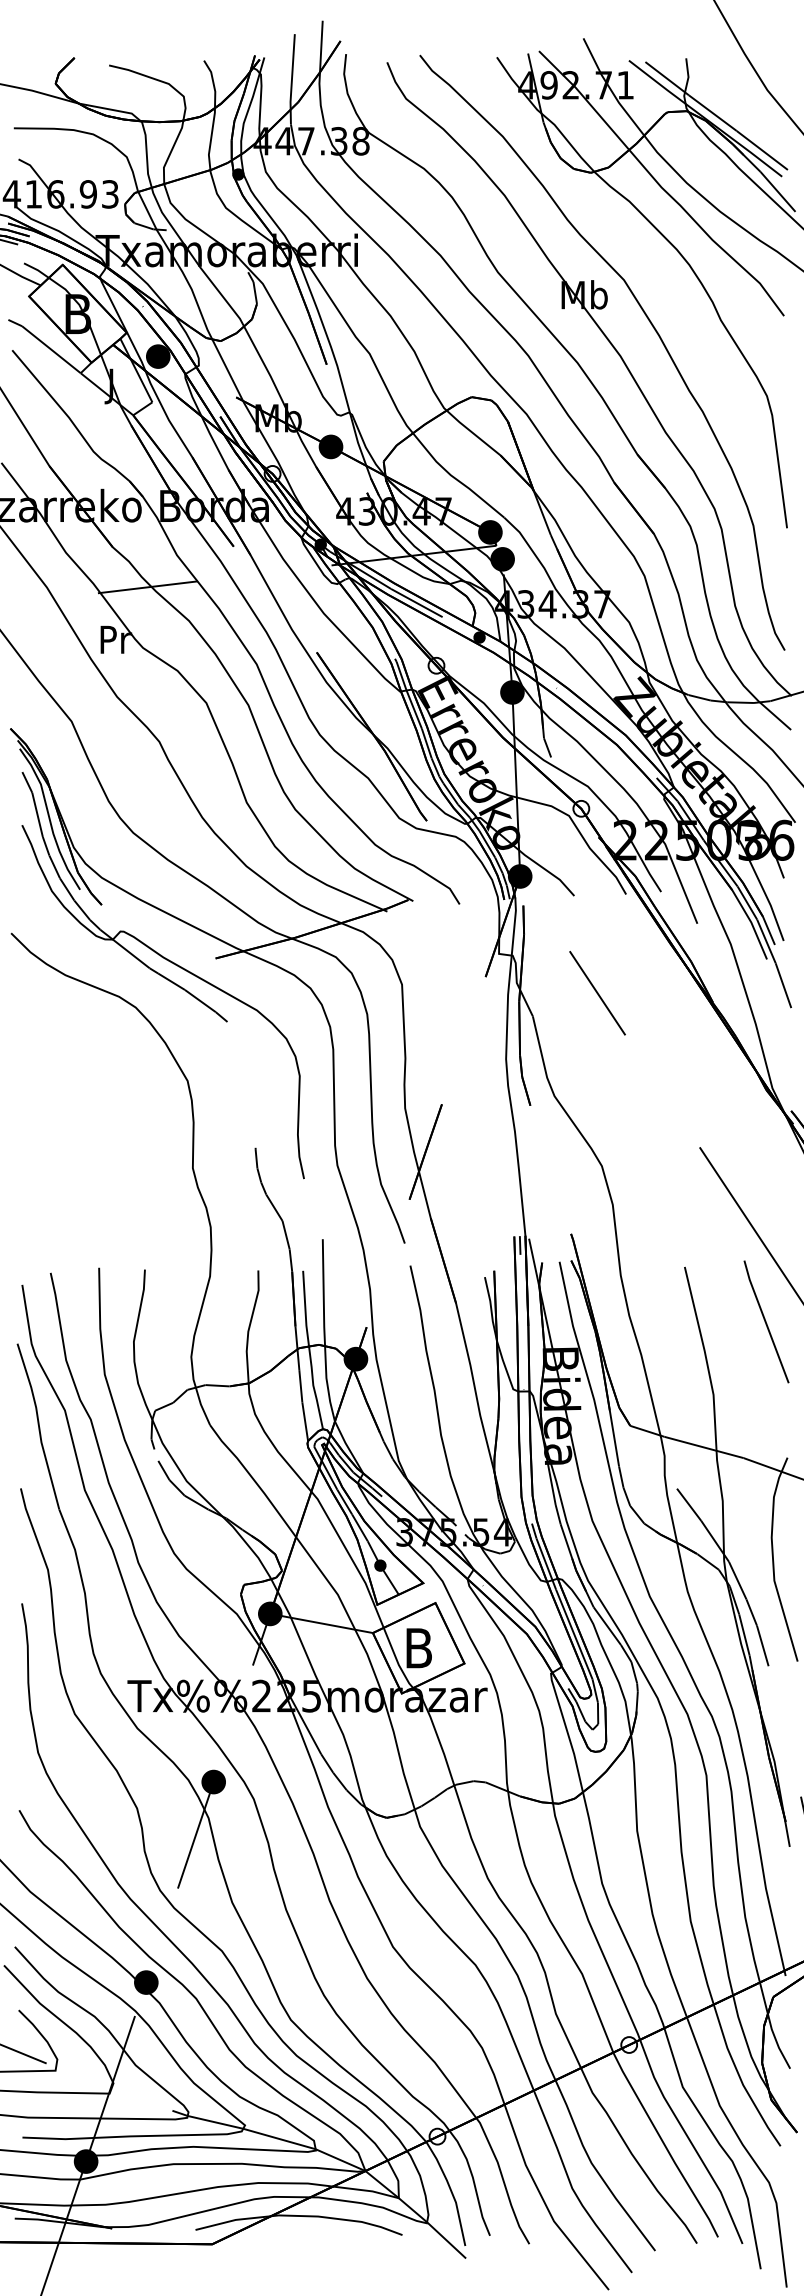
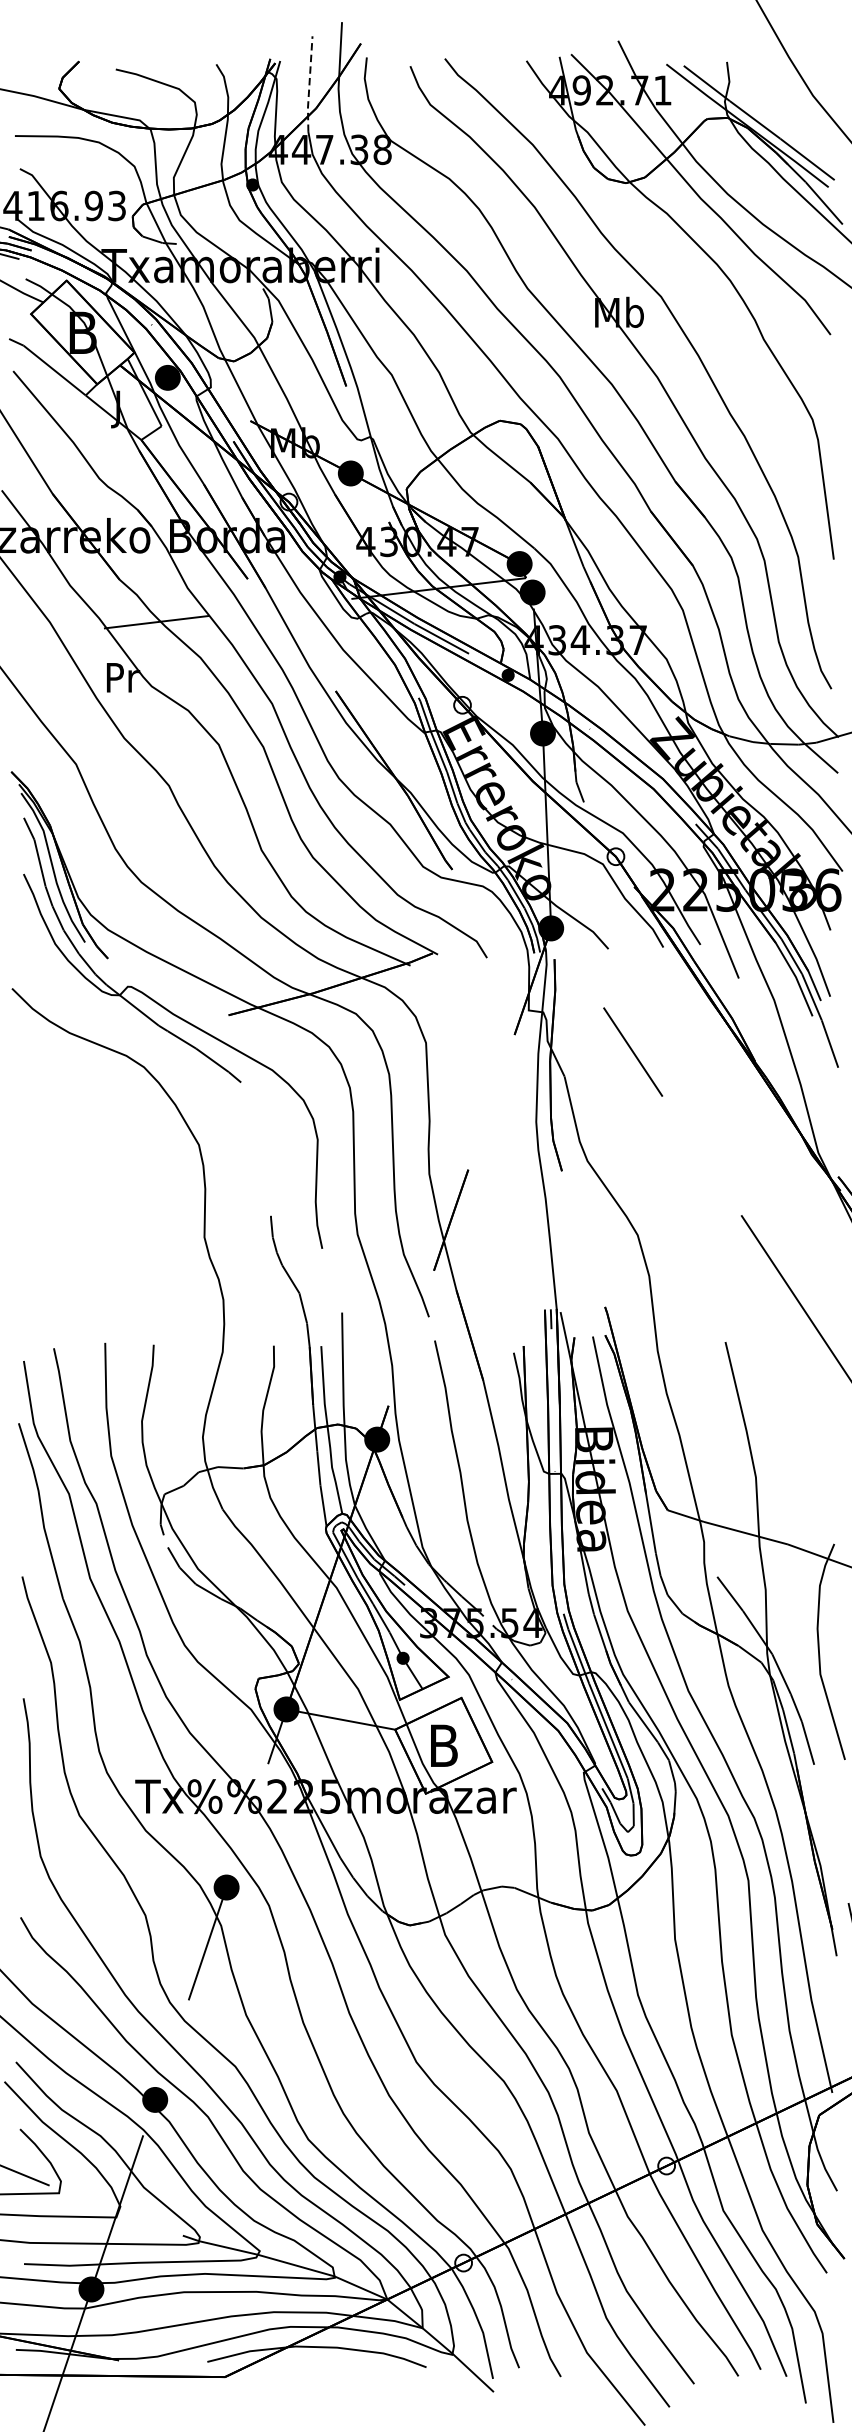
line: (291, 80) -> (308, 85), solid -> dashed
line: (766, 1321) -> (812, 1399), removed

